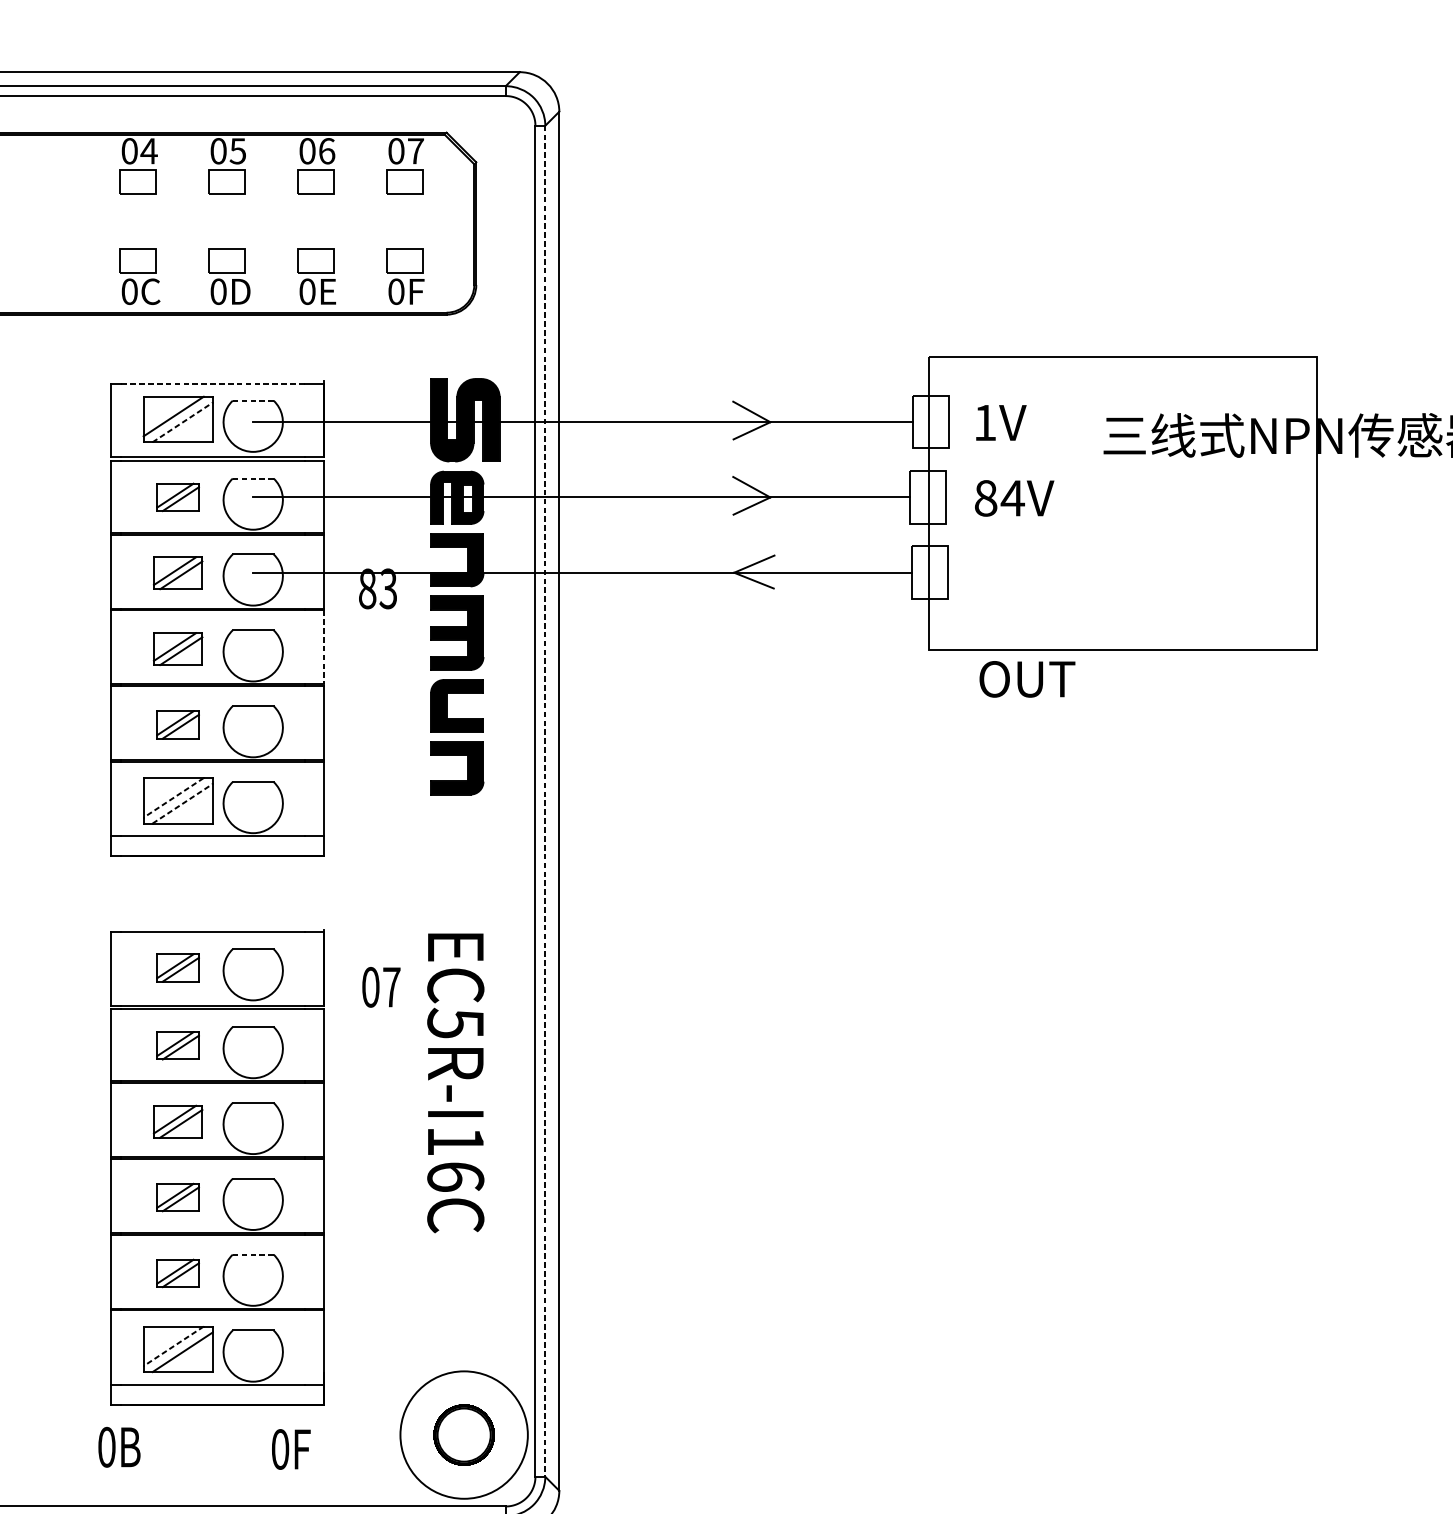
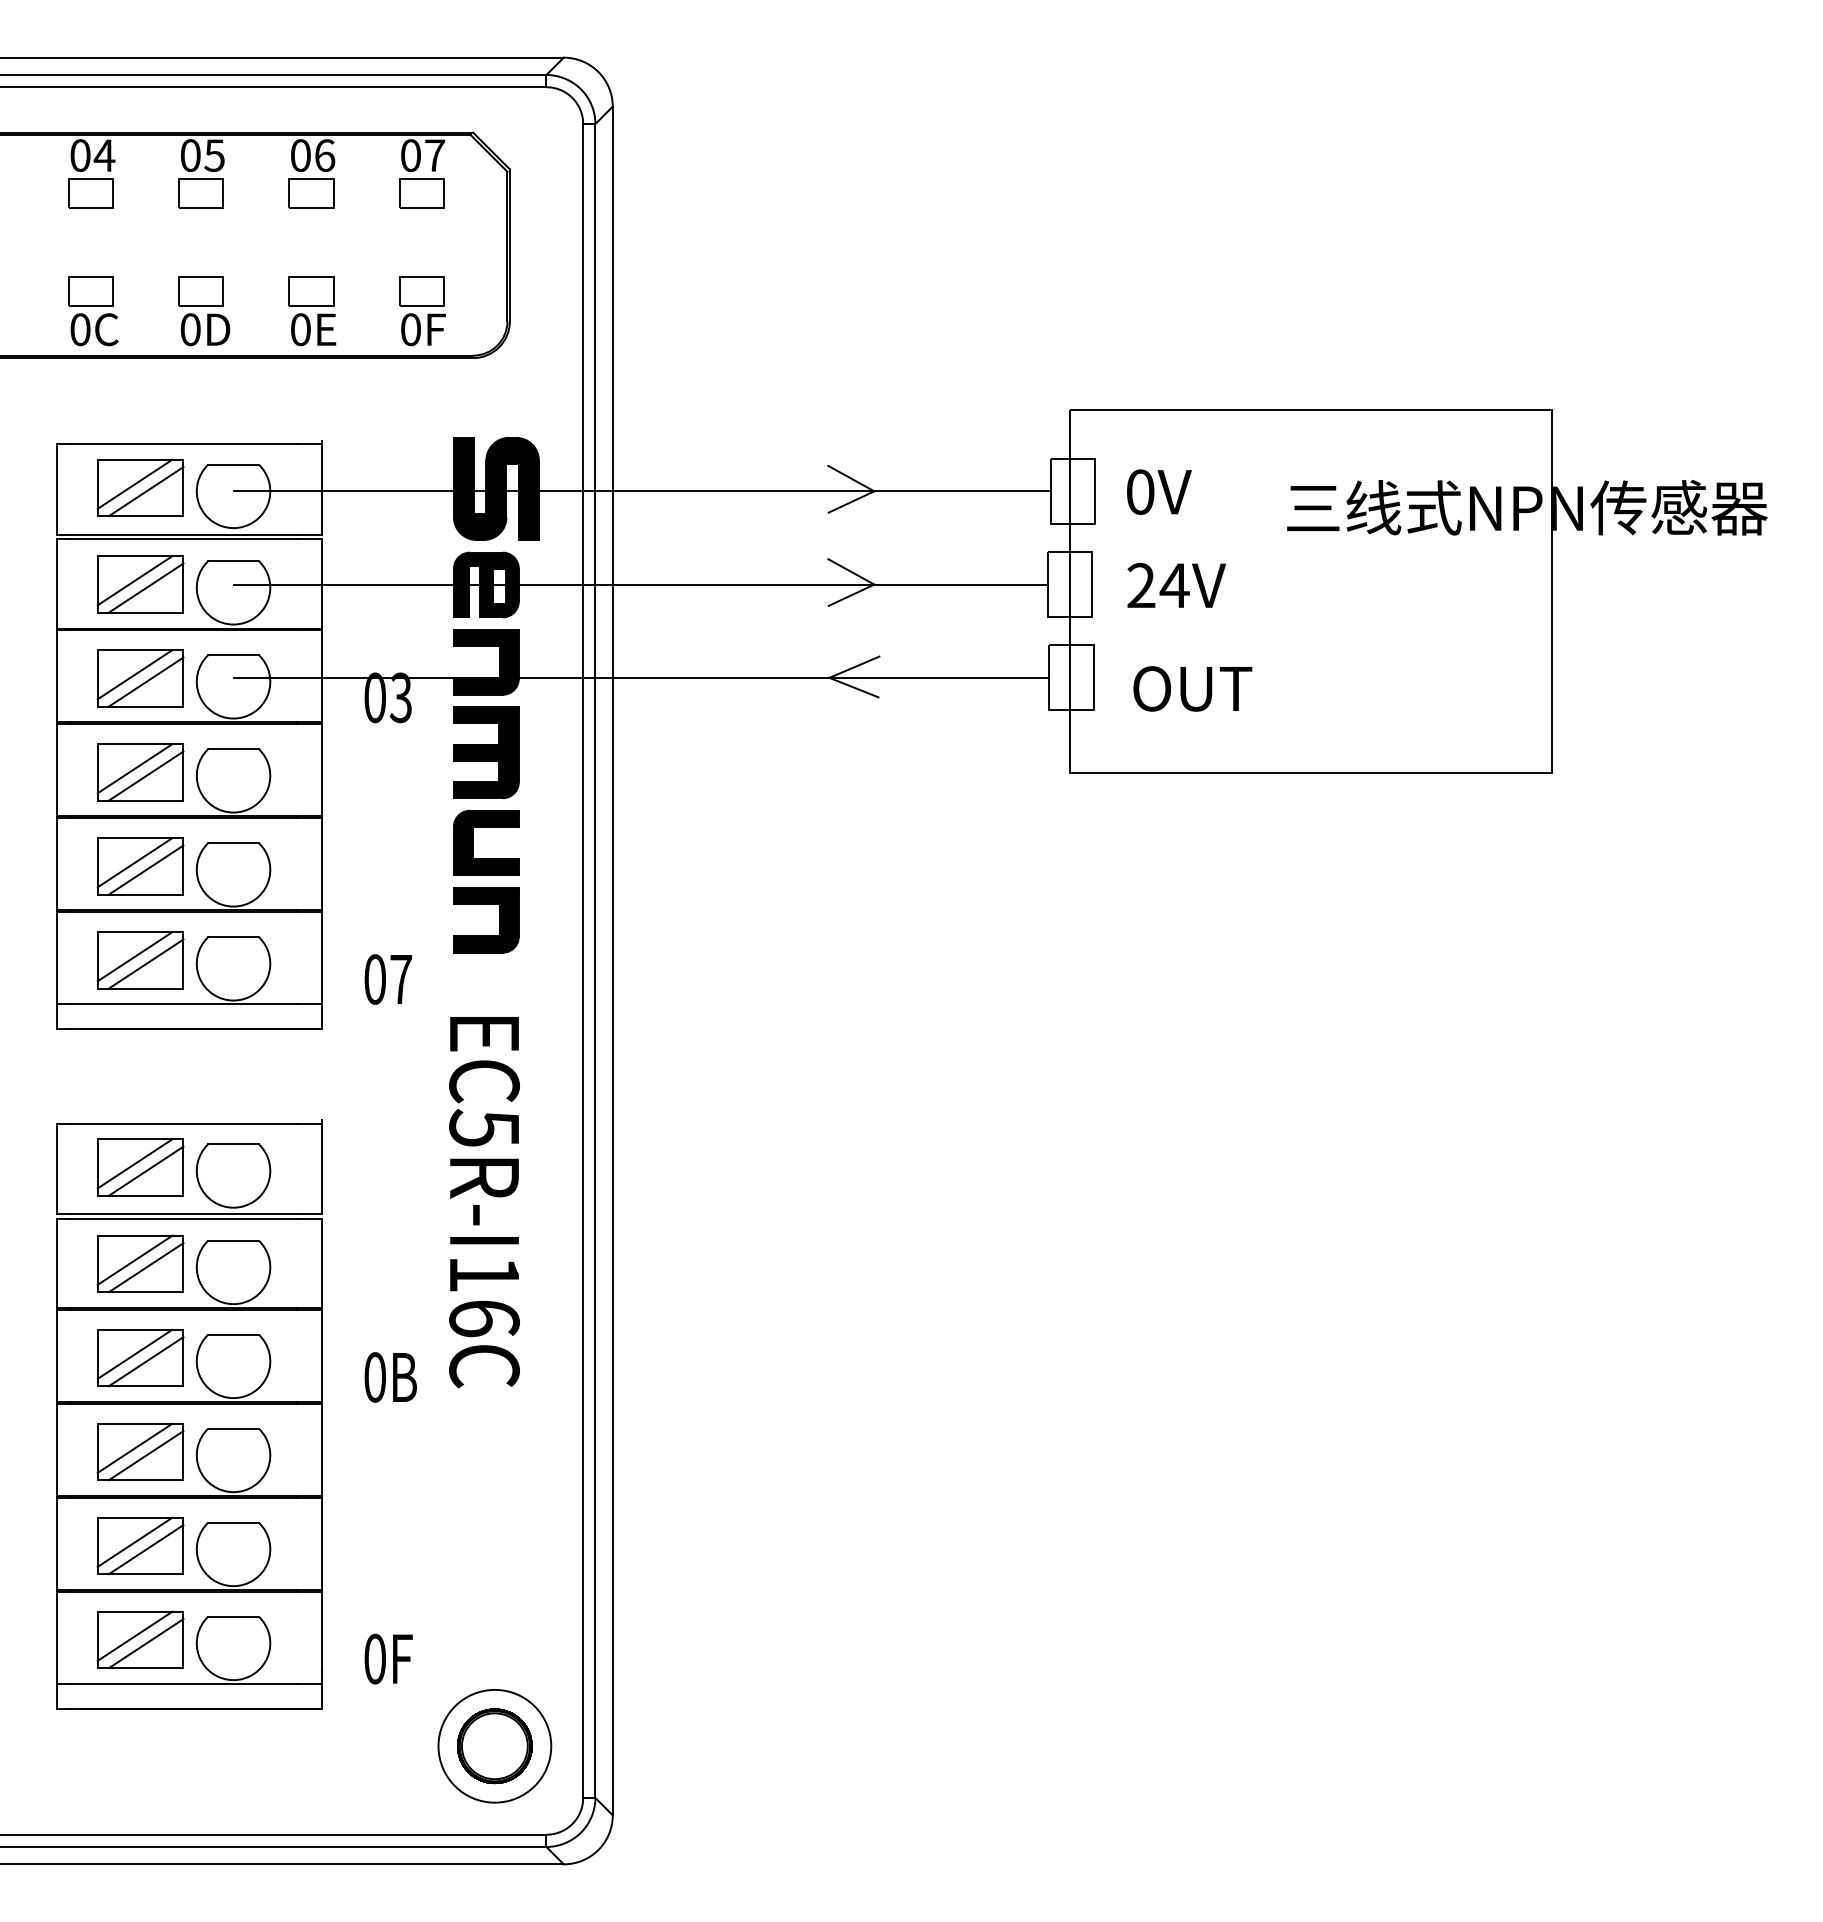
line: (212, 383) -> (183, 443), dashed -> solid
line: (254, 400) -> (234, 464), dashed -> solid
line: (182, 422) -> (146, 491), dashed -> solid
text: (985, 422) -> (1140, 491), 1V -> 0V
line: (254, 478) -> (234, 561), dashed -> solid
part: (178, 497) -> (140, 584), size x1.67
text: (986, 498) -> (1141, 585), 84V -> 24V
part: (178, 573) -> (140, 678), size x1.43
text: (367, 588) -> (375, 697), 83 -> 03
line: (324, 647) -> (321, 770), dashed -> solid
part: (178, 649) -> (140, 772), size x1.43
text: (1027, 679) -> (1192, 688), moved
part: (178, 725) -> (140, 866), size x1.67
line: (174, 797) -> (135, 956), dashed -> solid
line: (545, 801) -> (595, 961), dashed -> solid
line: (182, 804) -> (146, 964), dashed -> solid
part: (178, 967) -> (140, 1167), size x1.67
text: (381, 987) -> (388, 979), moved
part: (178, 1045) -> (140, 1263), size x1.67
text: (455, 1083) -> (484, 1202), moved
part: (178, 1121) -> (140, 1357), size x1.43
part: (178, 1197) -> (140, 1451), size x1.67
line: (254, 1254) -> (234, 1522), dashed -> solid
part: (178, 1273) -> (140, 1545), size x1.67
line: (174, 1346) -> (135, 1636), dashed -> solid
circle: (463, 1434) -> (494, 1745), size x0.71
text: (119, 1447) -> (390, 1377), moved
text: (291, 1448) -> (388, 1658), moved

